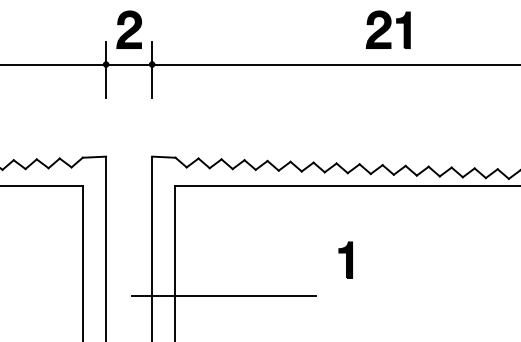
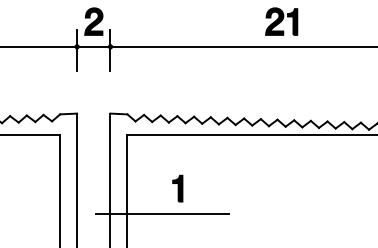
part: (345, 259) -> (177, 188), moved

